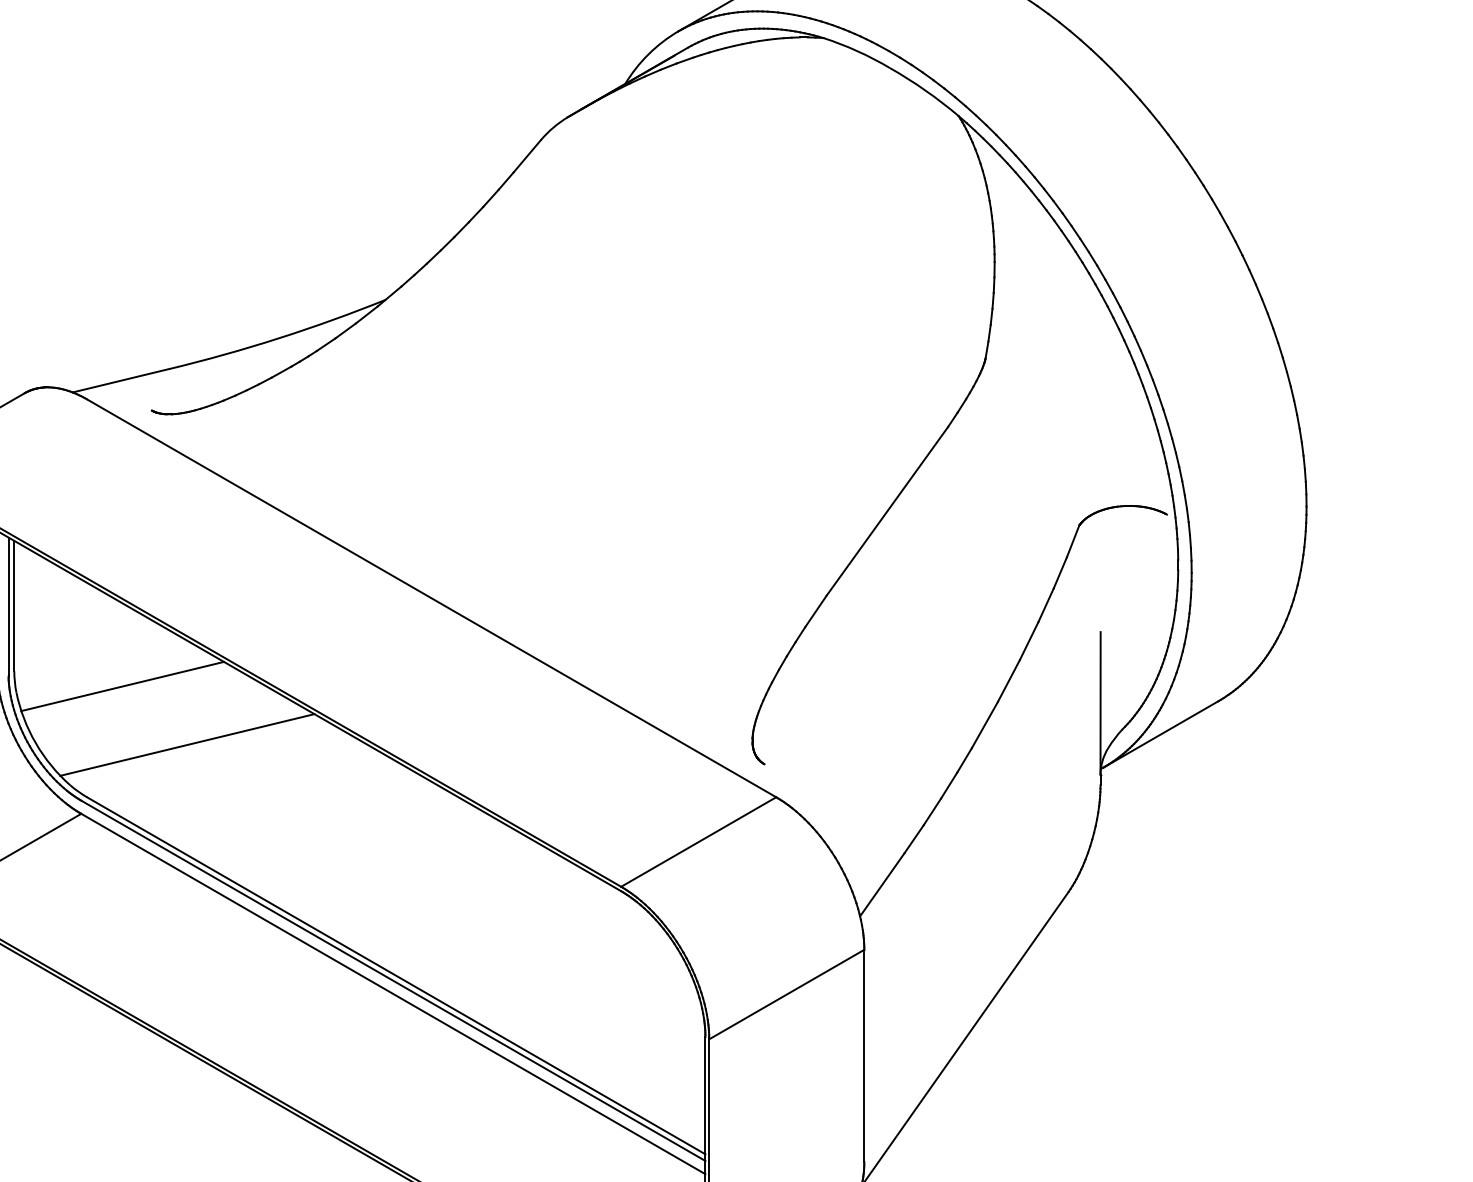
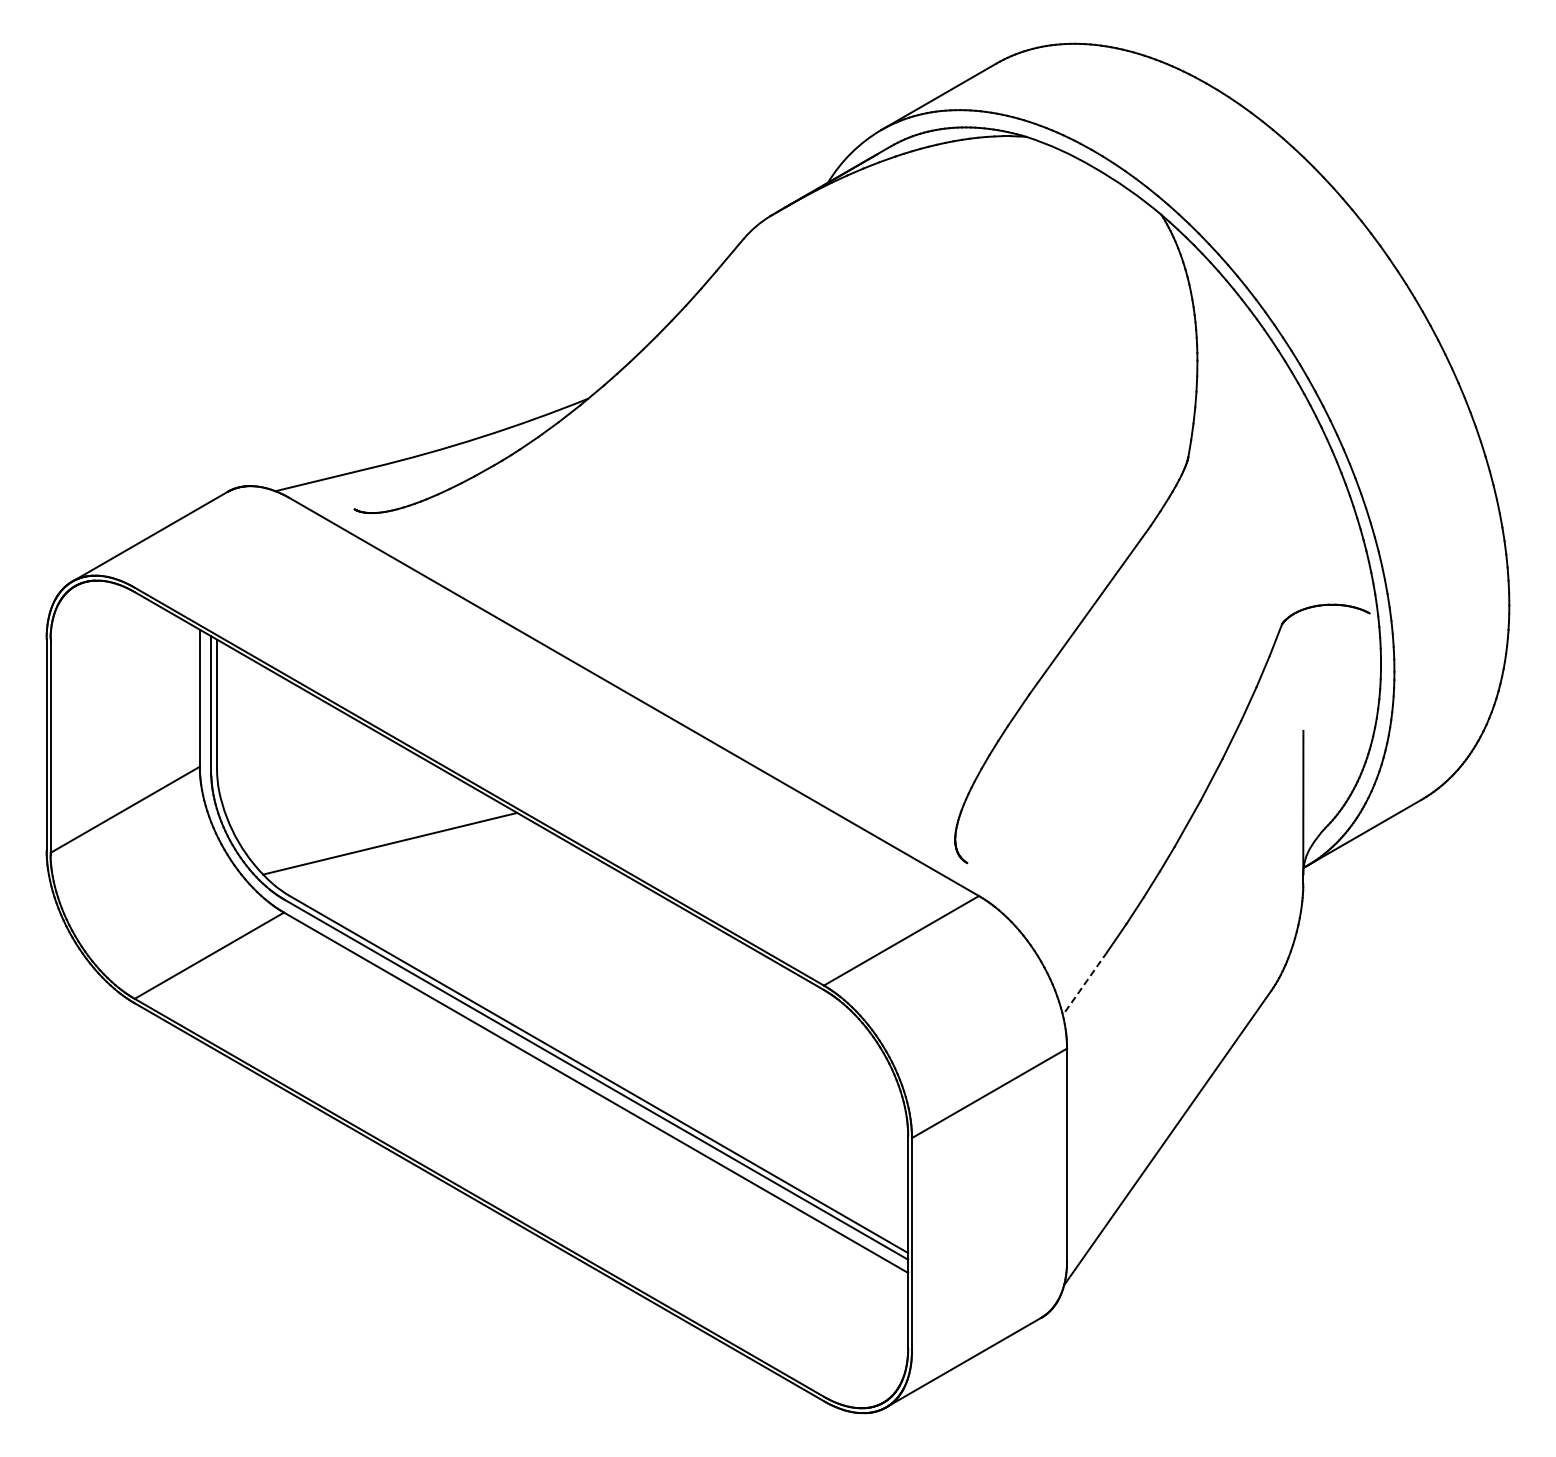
line: (122, 685) -> (325, 784), removed
line: (881, 885) -> (1084, 984), solid -> dashed

